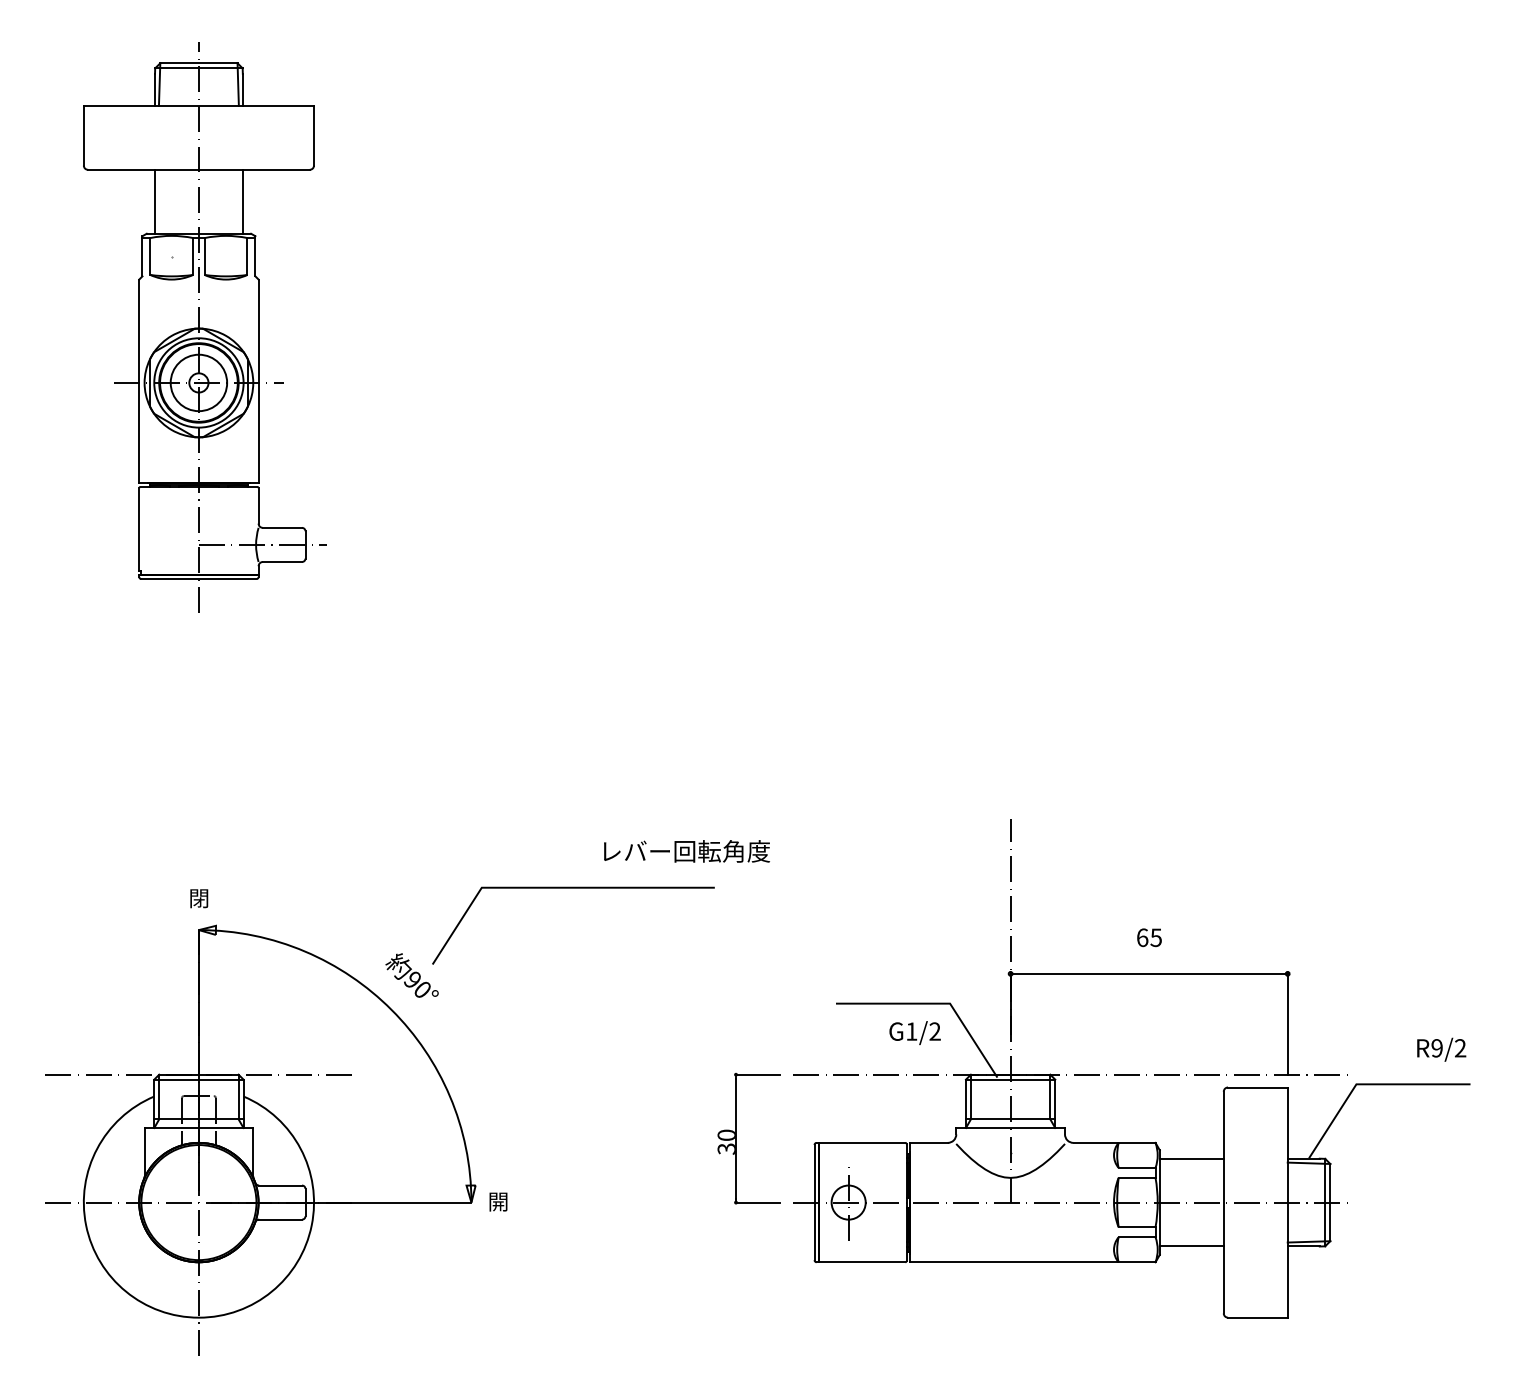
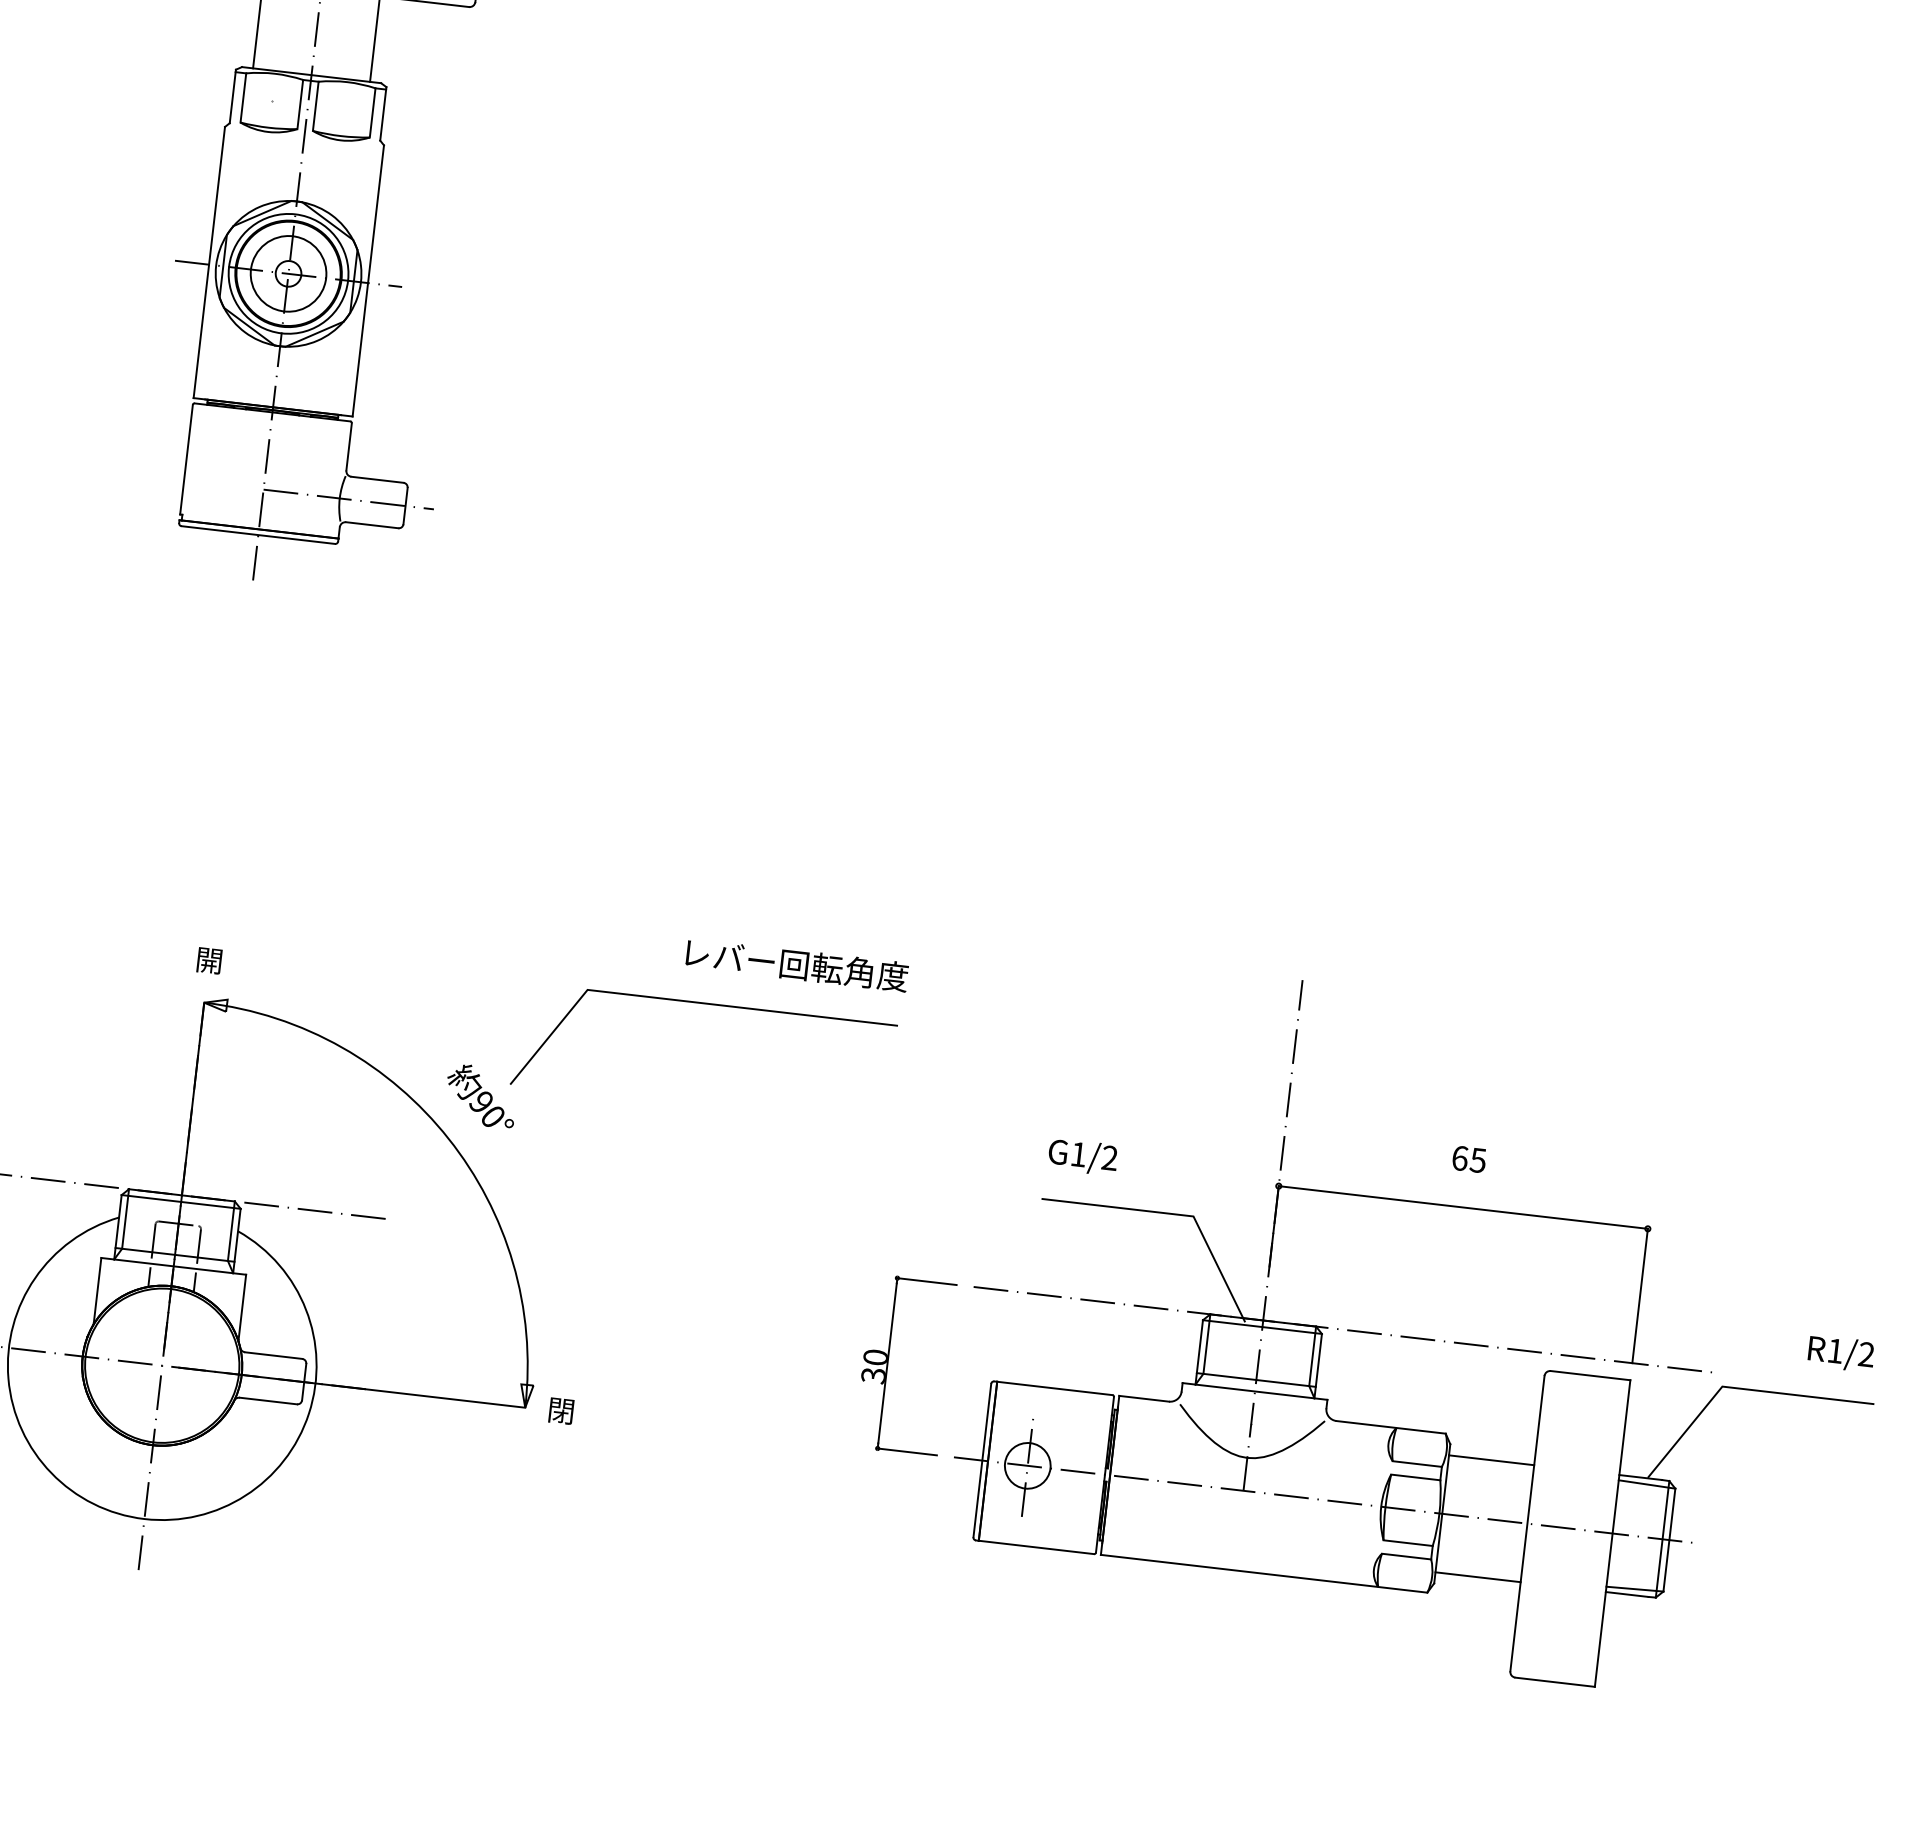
text: (686, 851) -> (796, 965), moved
text: (199, 900) -> (209, 963), 閉 -> 開
text: (914, 1032) -> (1082, 1156), moved
text: (1436, 1048) -> (1834, 1351), R9/2 -> R1/2
text: (498, 1203) -> (561, 1413), 開 -> 閉

